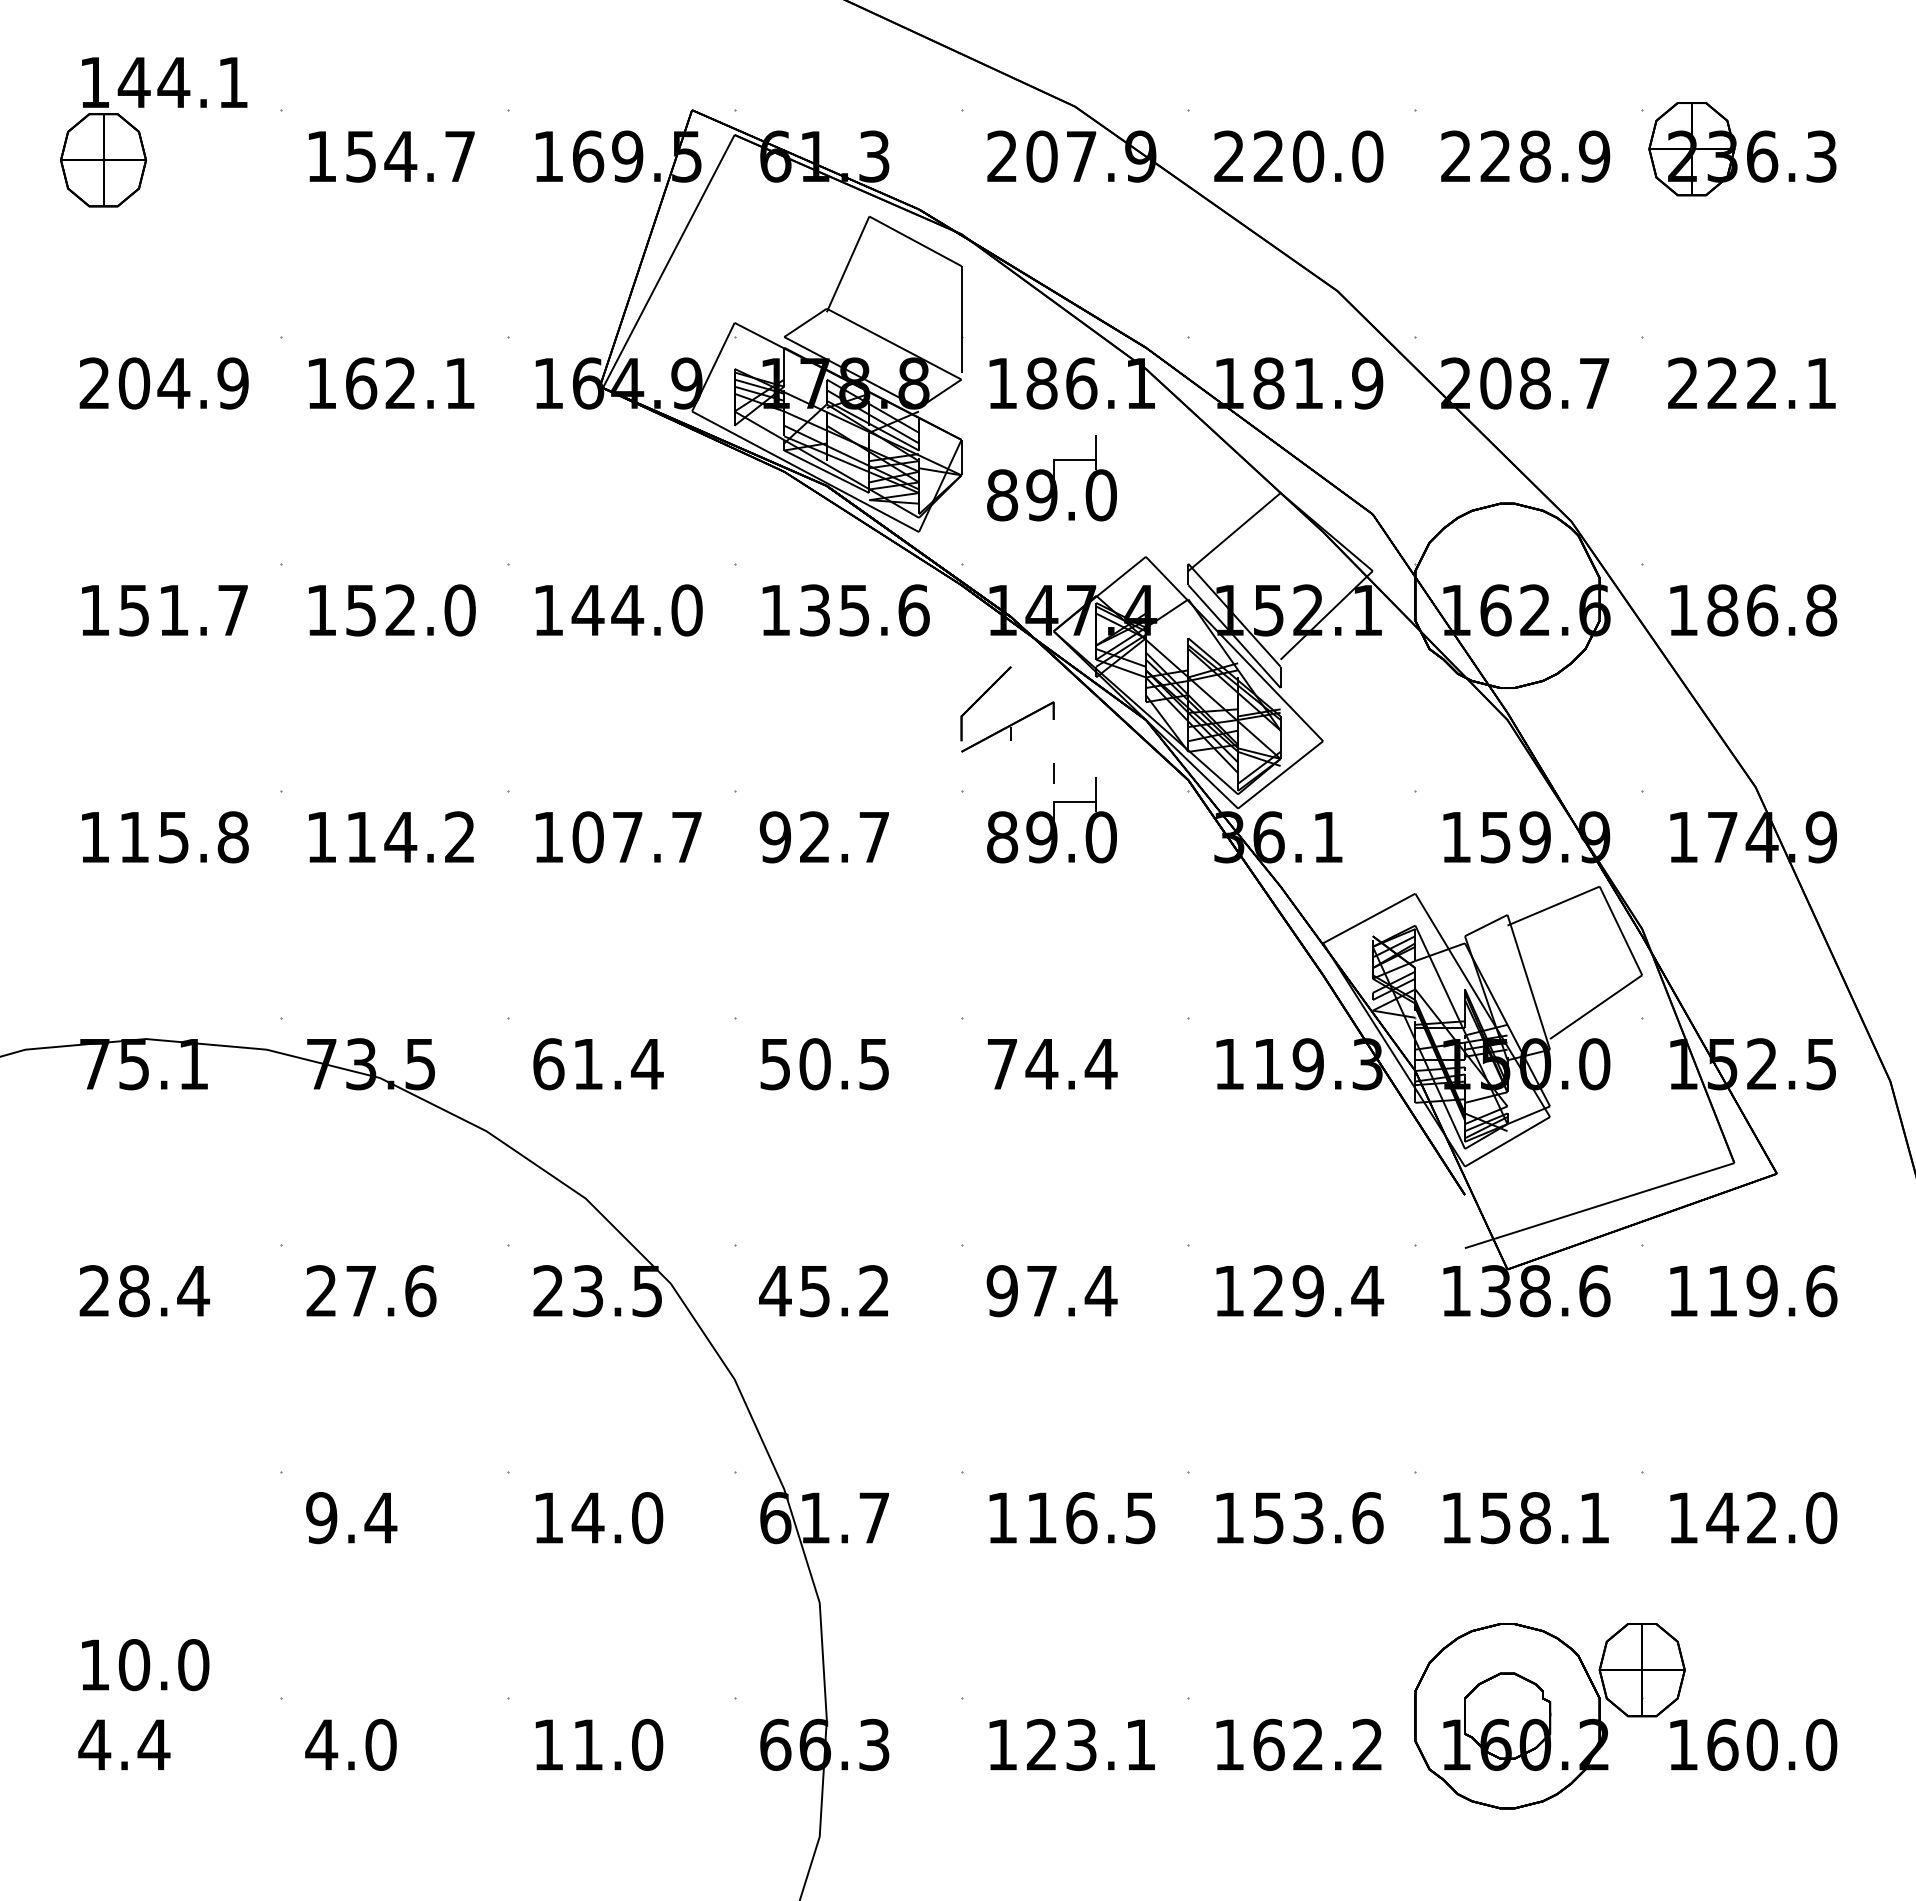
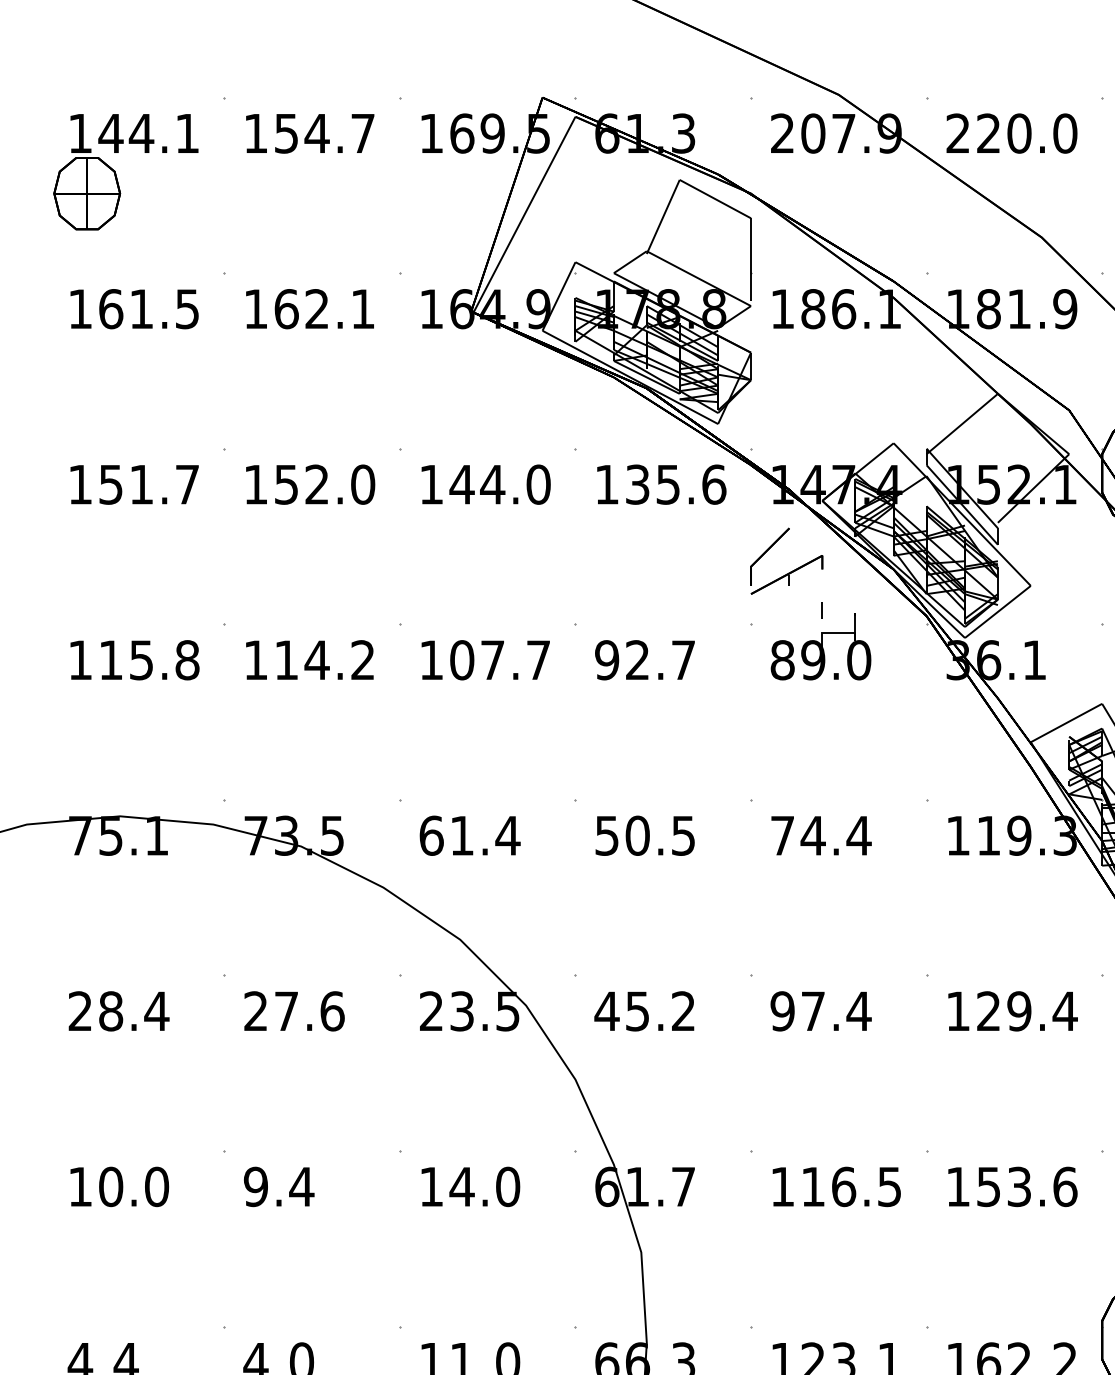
part: (141, 136) -> (116, 175), moved
text: (163, 383) -> (133, 309), 204.9 -> 161.5
part: (1051, 478) -> (820, 382), removed
text: (145, 1665) -> (119, 1187), moved

